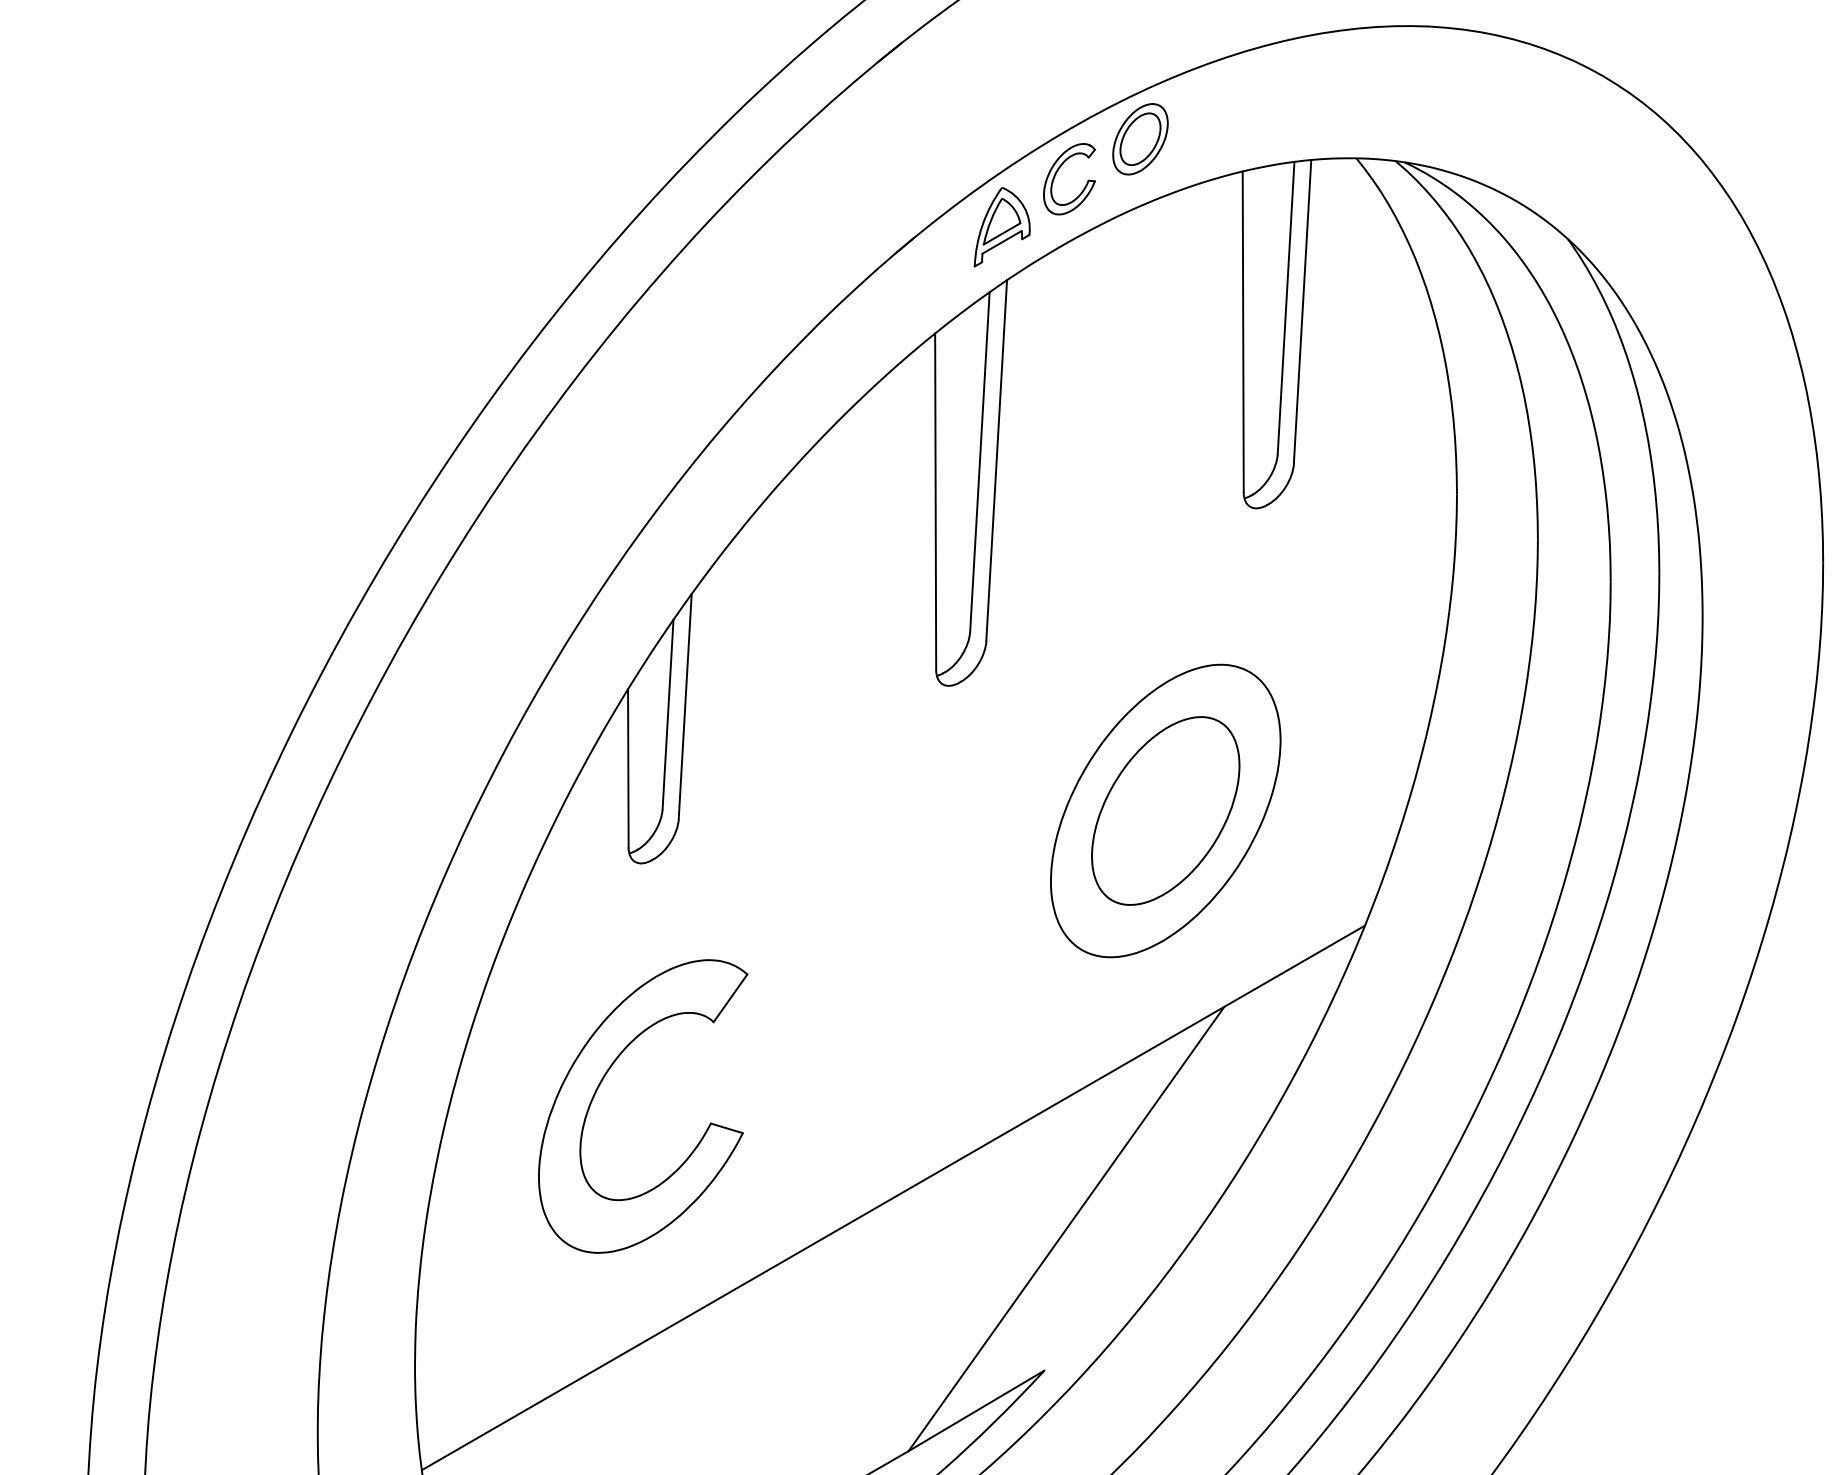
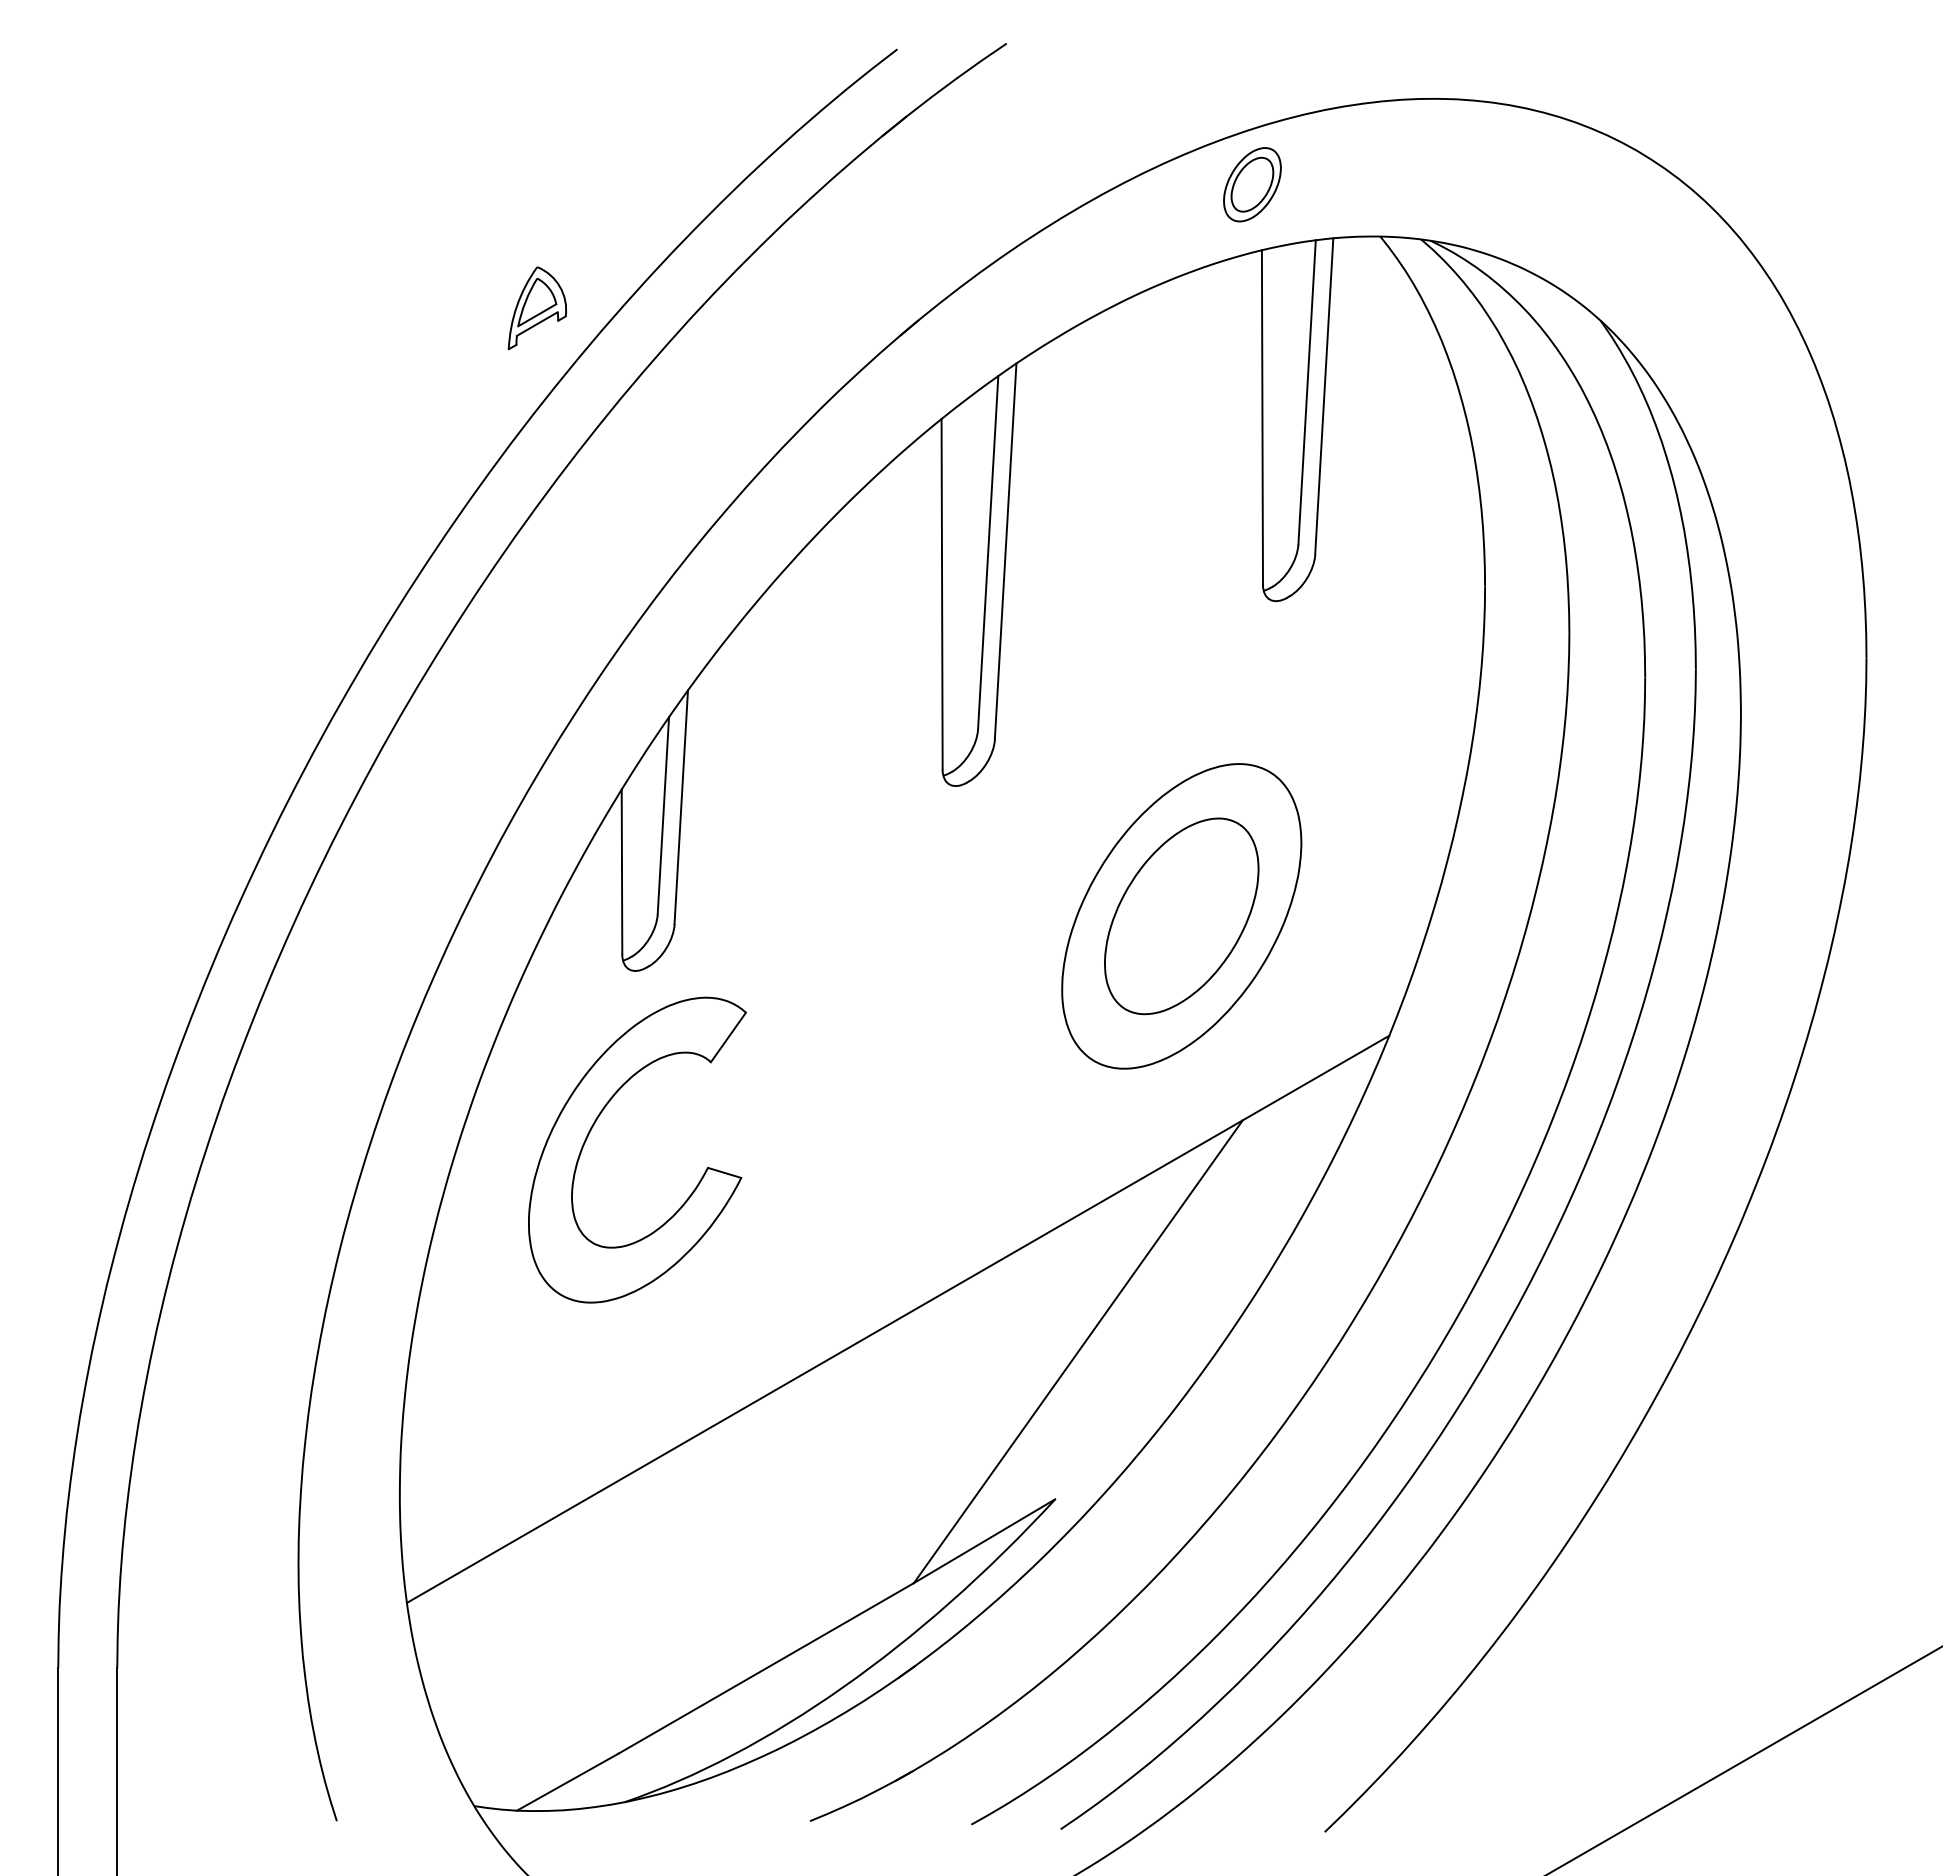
part: (1140, 139) -> (1252, 184), moved
part: (1057, 171) -> (1069, 250), removed
part: (1001, 227) -> (536, 308), moved
part: (601, 1082) -> (594, 1125), moved

